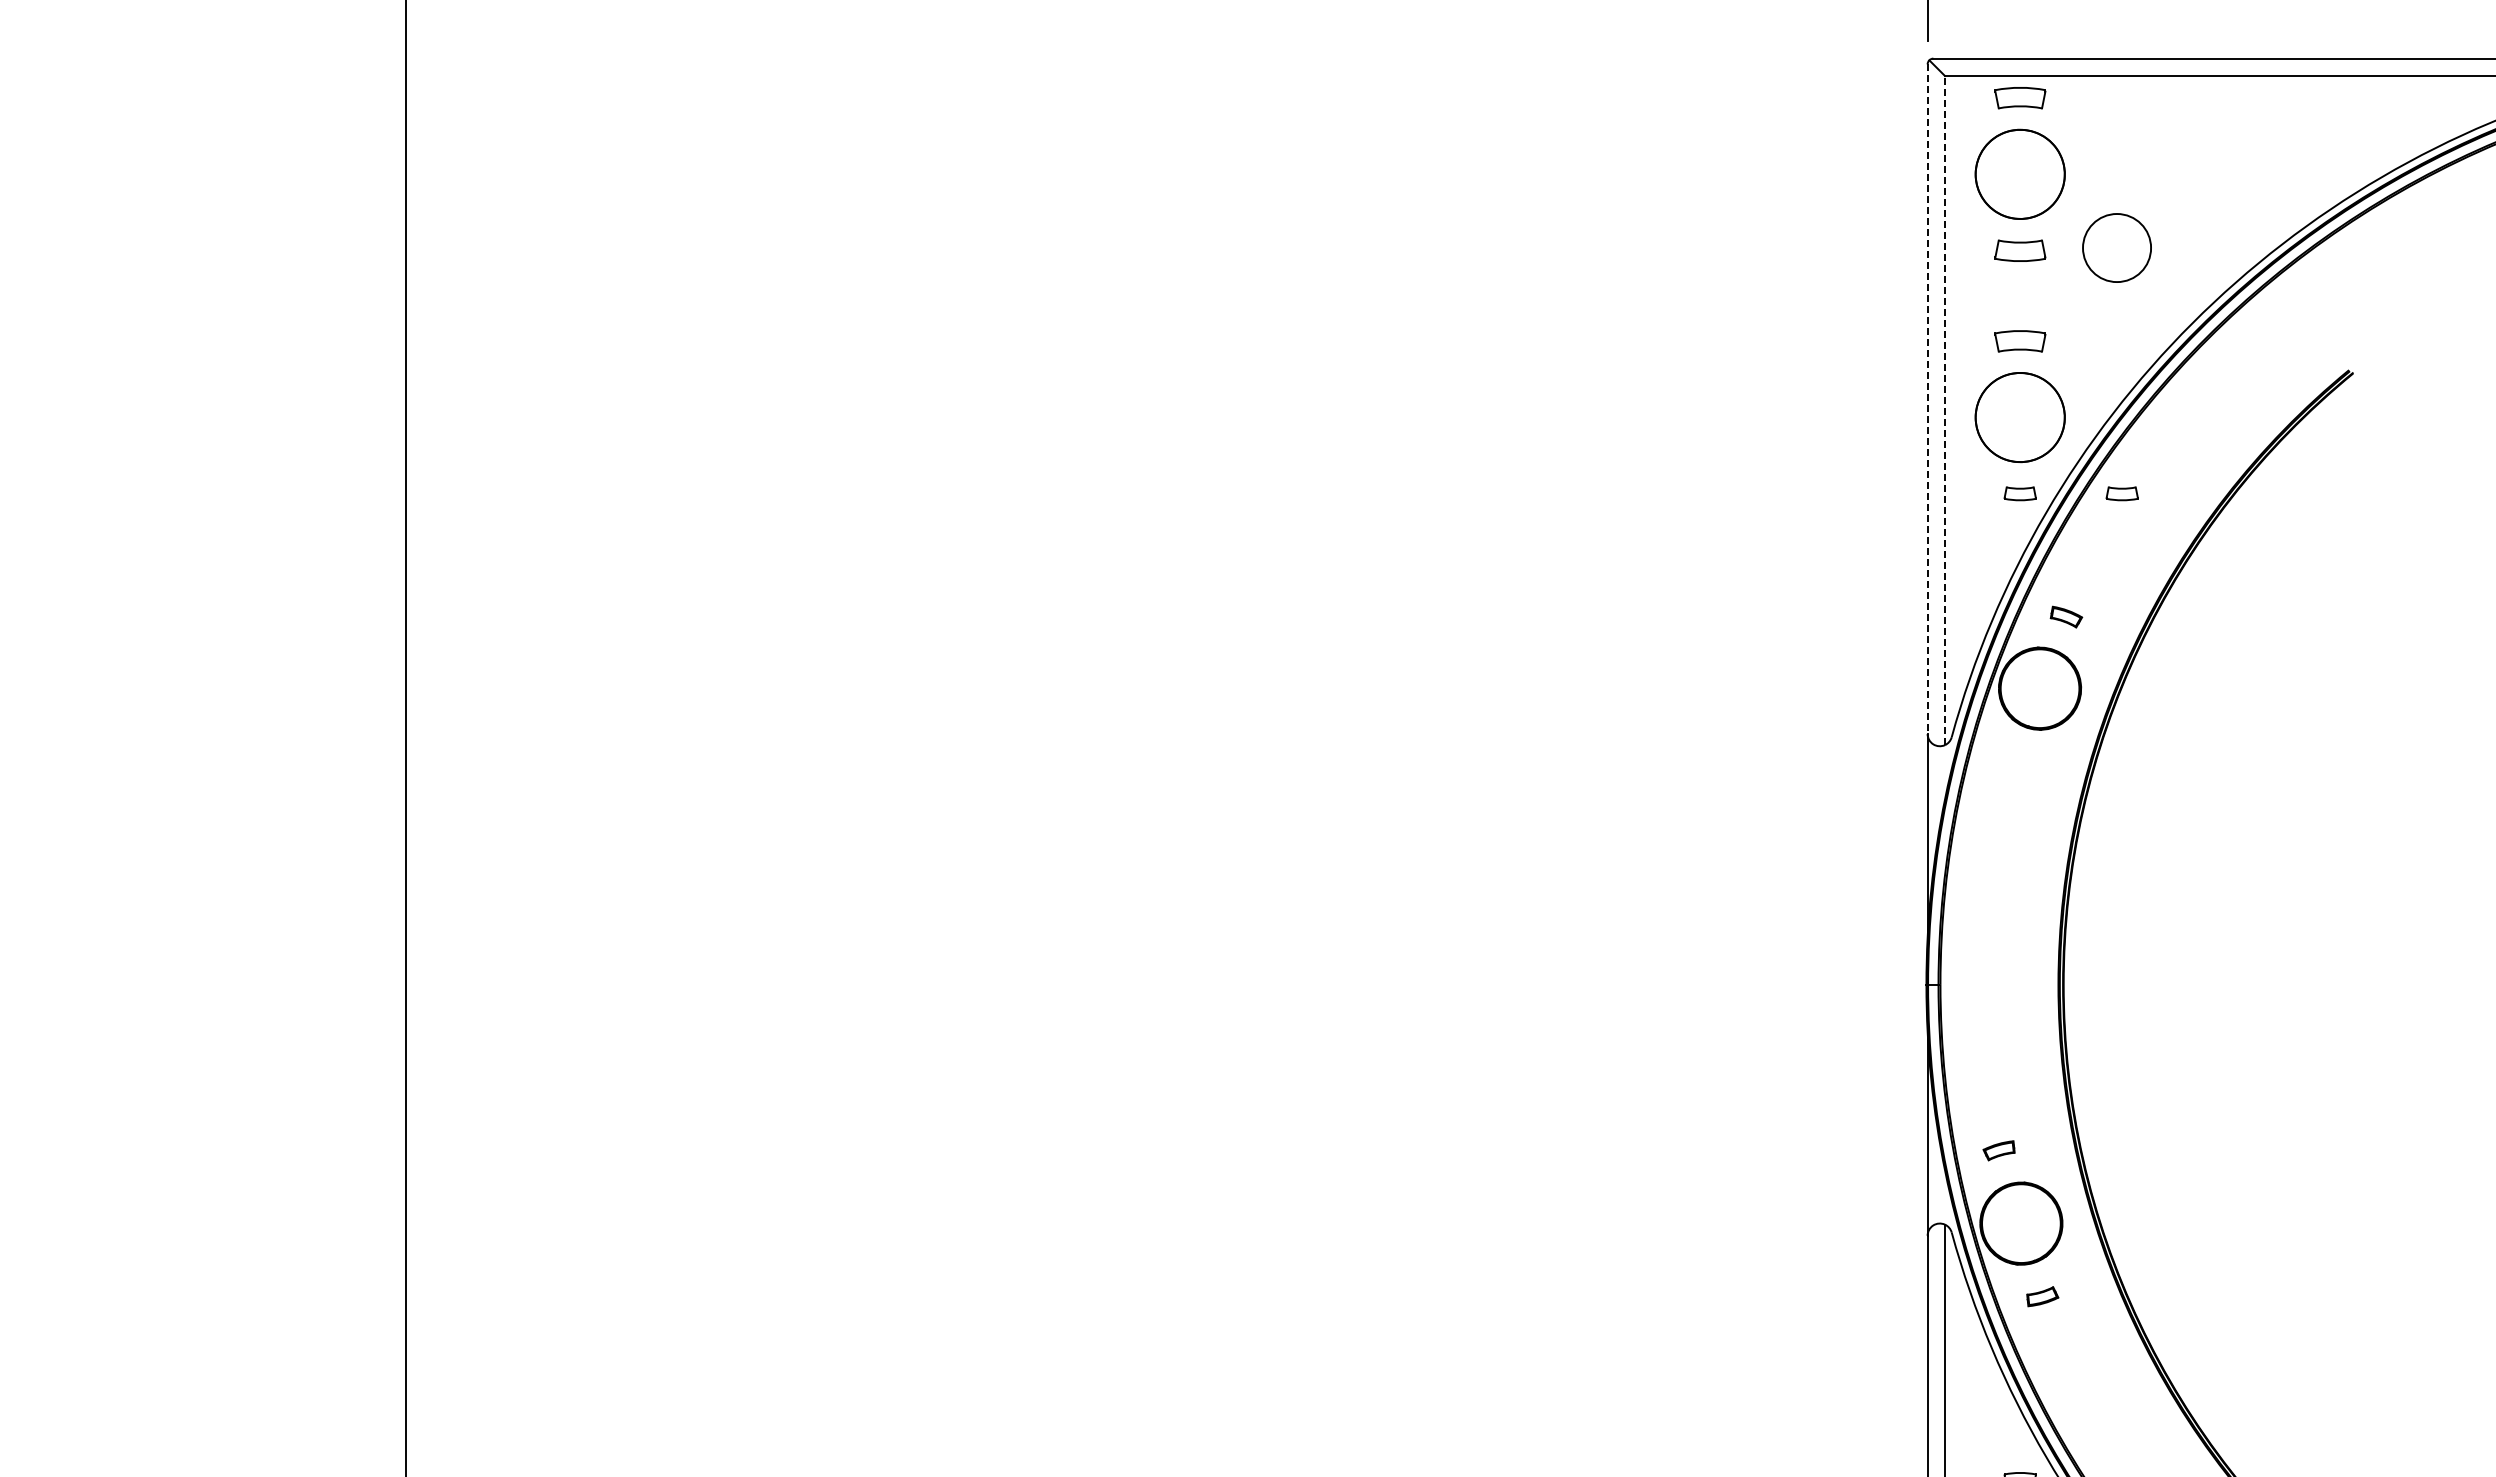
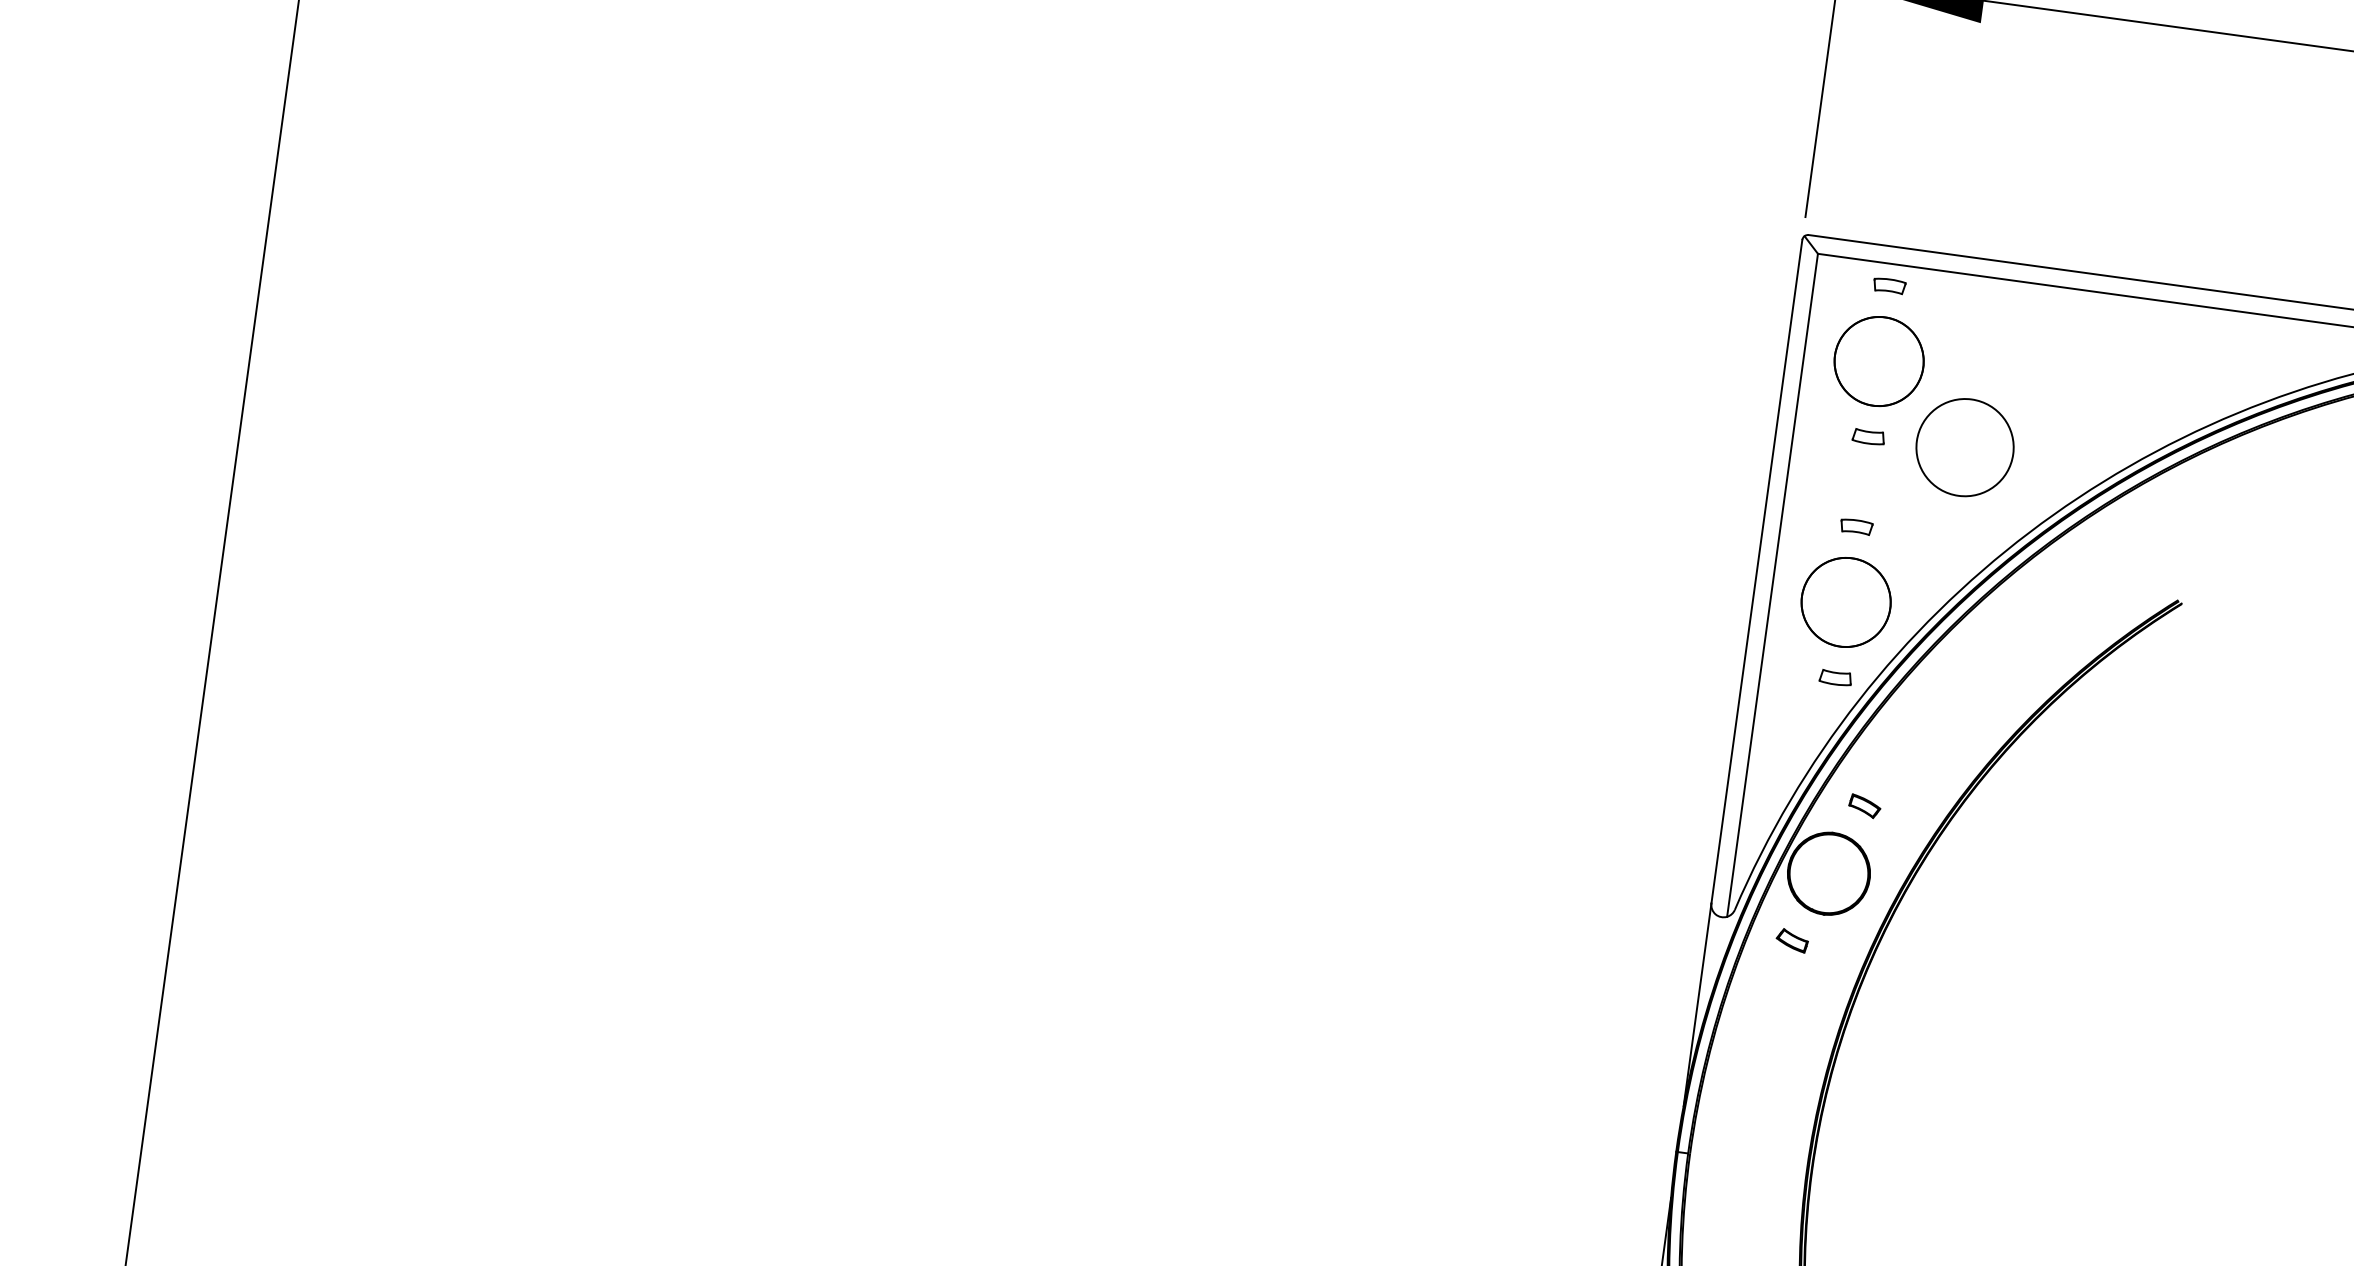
part: (2019, 97) -> (1888, 285), size x0.62
circle: (2116, 247) -> (1964, 447), size x1.43
part: (2019, 250) -> (1868, 436), size x0.62
part: (2019, 340) -> (1855, 526), size x0.62
line: (1927, 399) -> (1756, 571), dashed -> solid
line: (1944, 410) -> (1772, 585), dashed -> solid
part: (2121, 493) -> (1936, 691), removed
part: (2012, 759) -> (1792, 940), added

